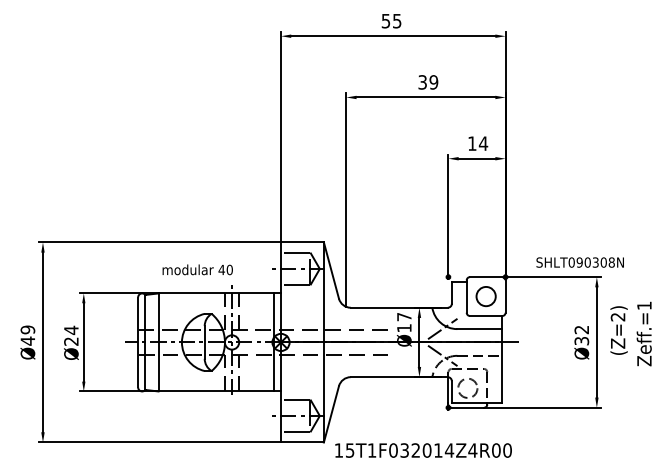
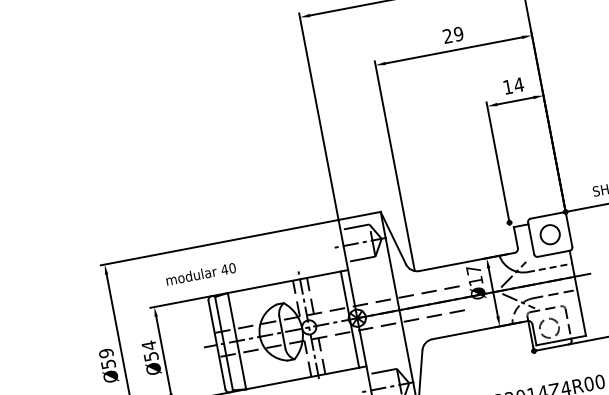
text: (422, 82) -> (447, 36), 39 -> 29
text: (197, 269) -> (200, 273), moved
line: (480, 329) -> (550, 268), solid -> dashed
text: (27, 340) -> (107, 363), Ø49 -> Ø59
text: (71, 341) -> (151, 356), Ø24 -> Ø54

